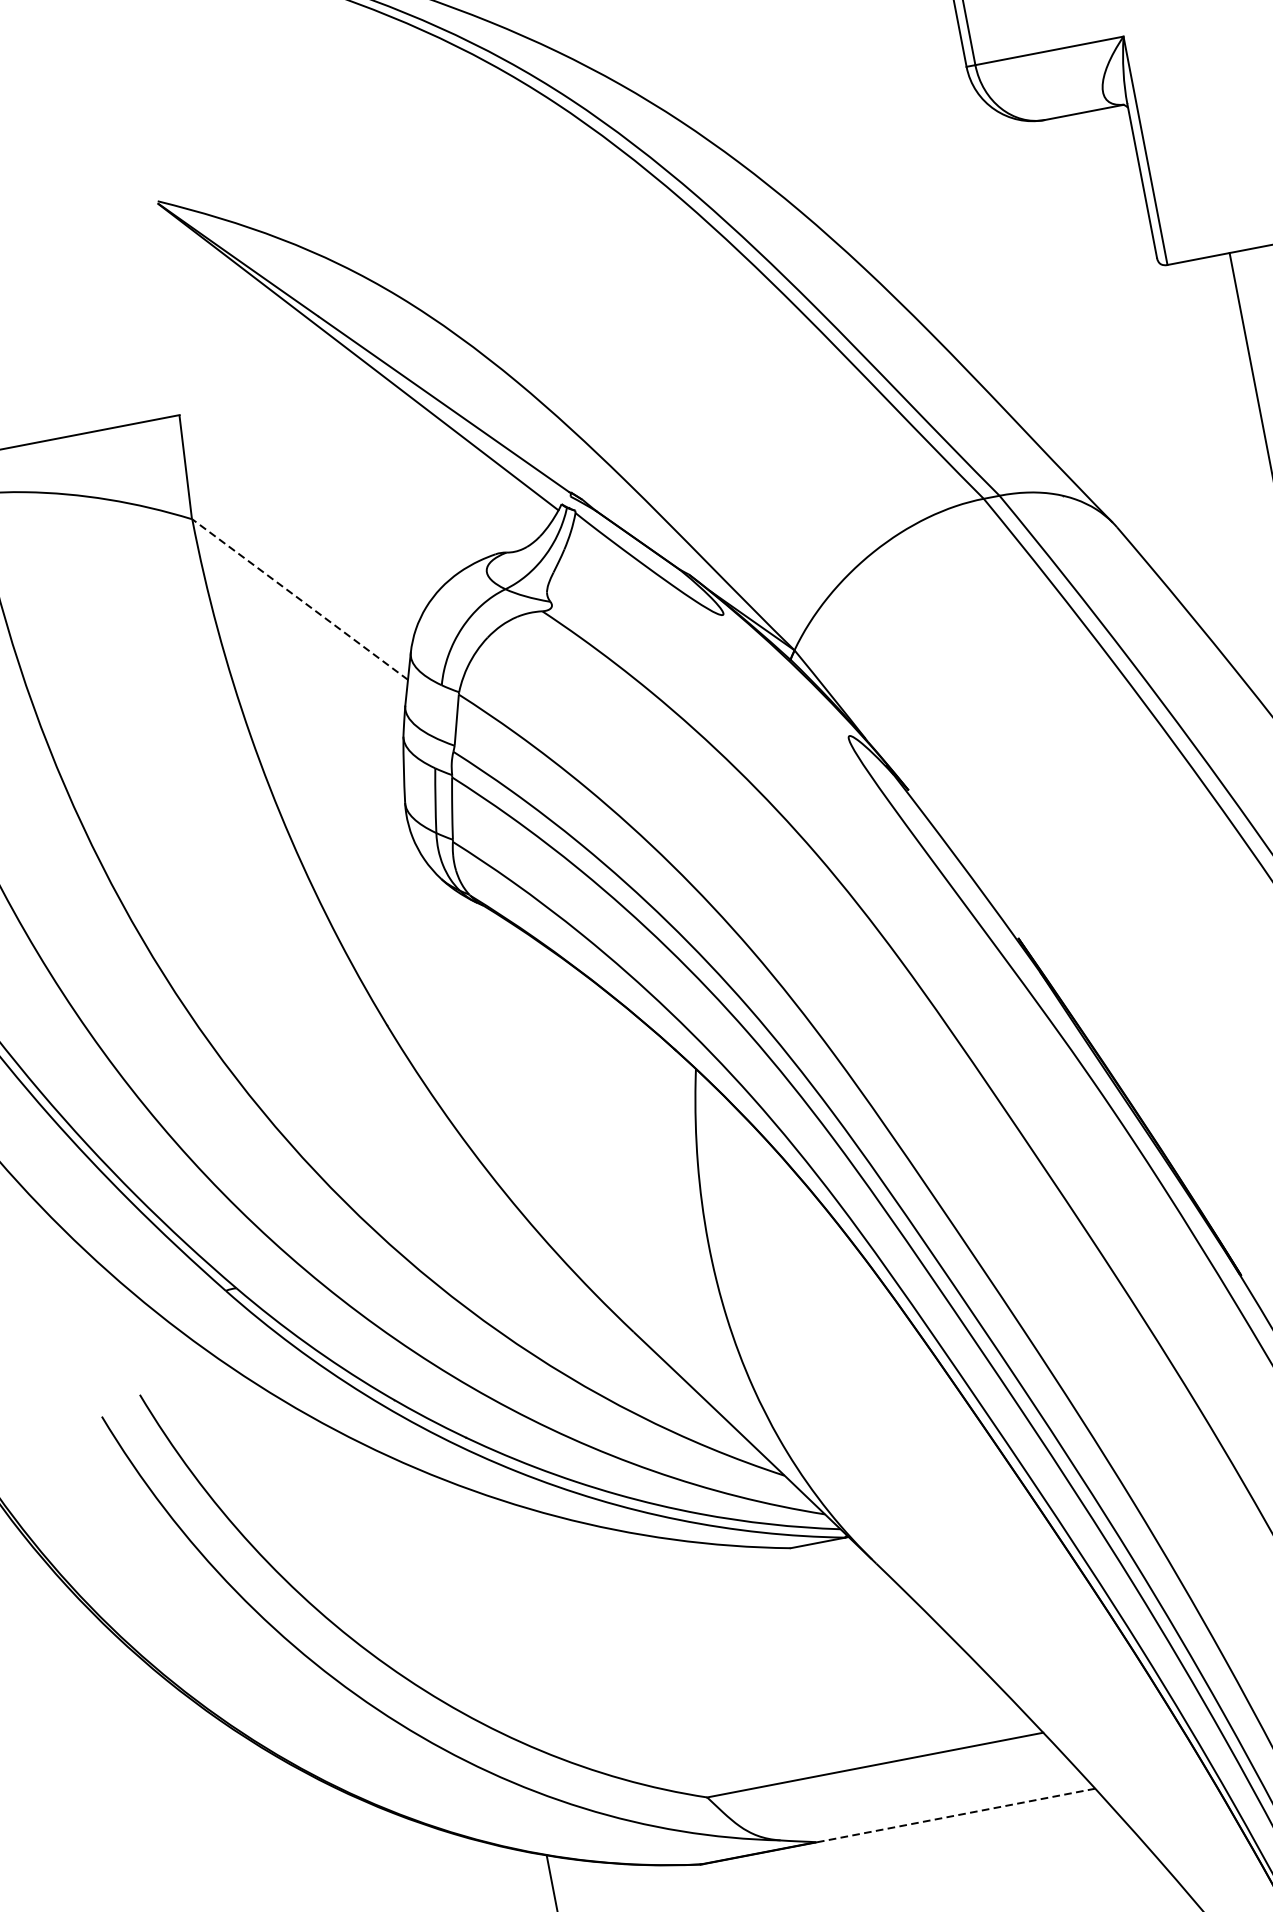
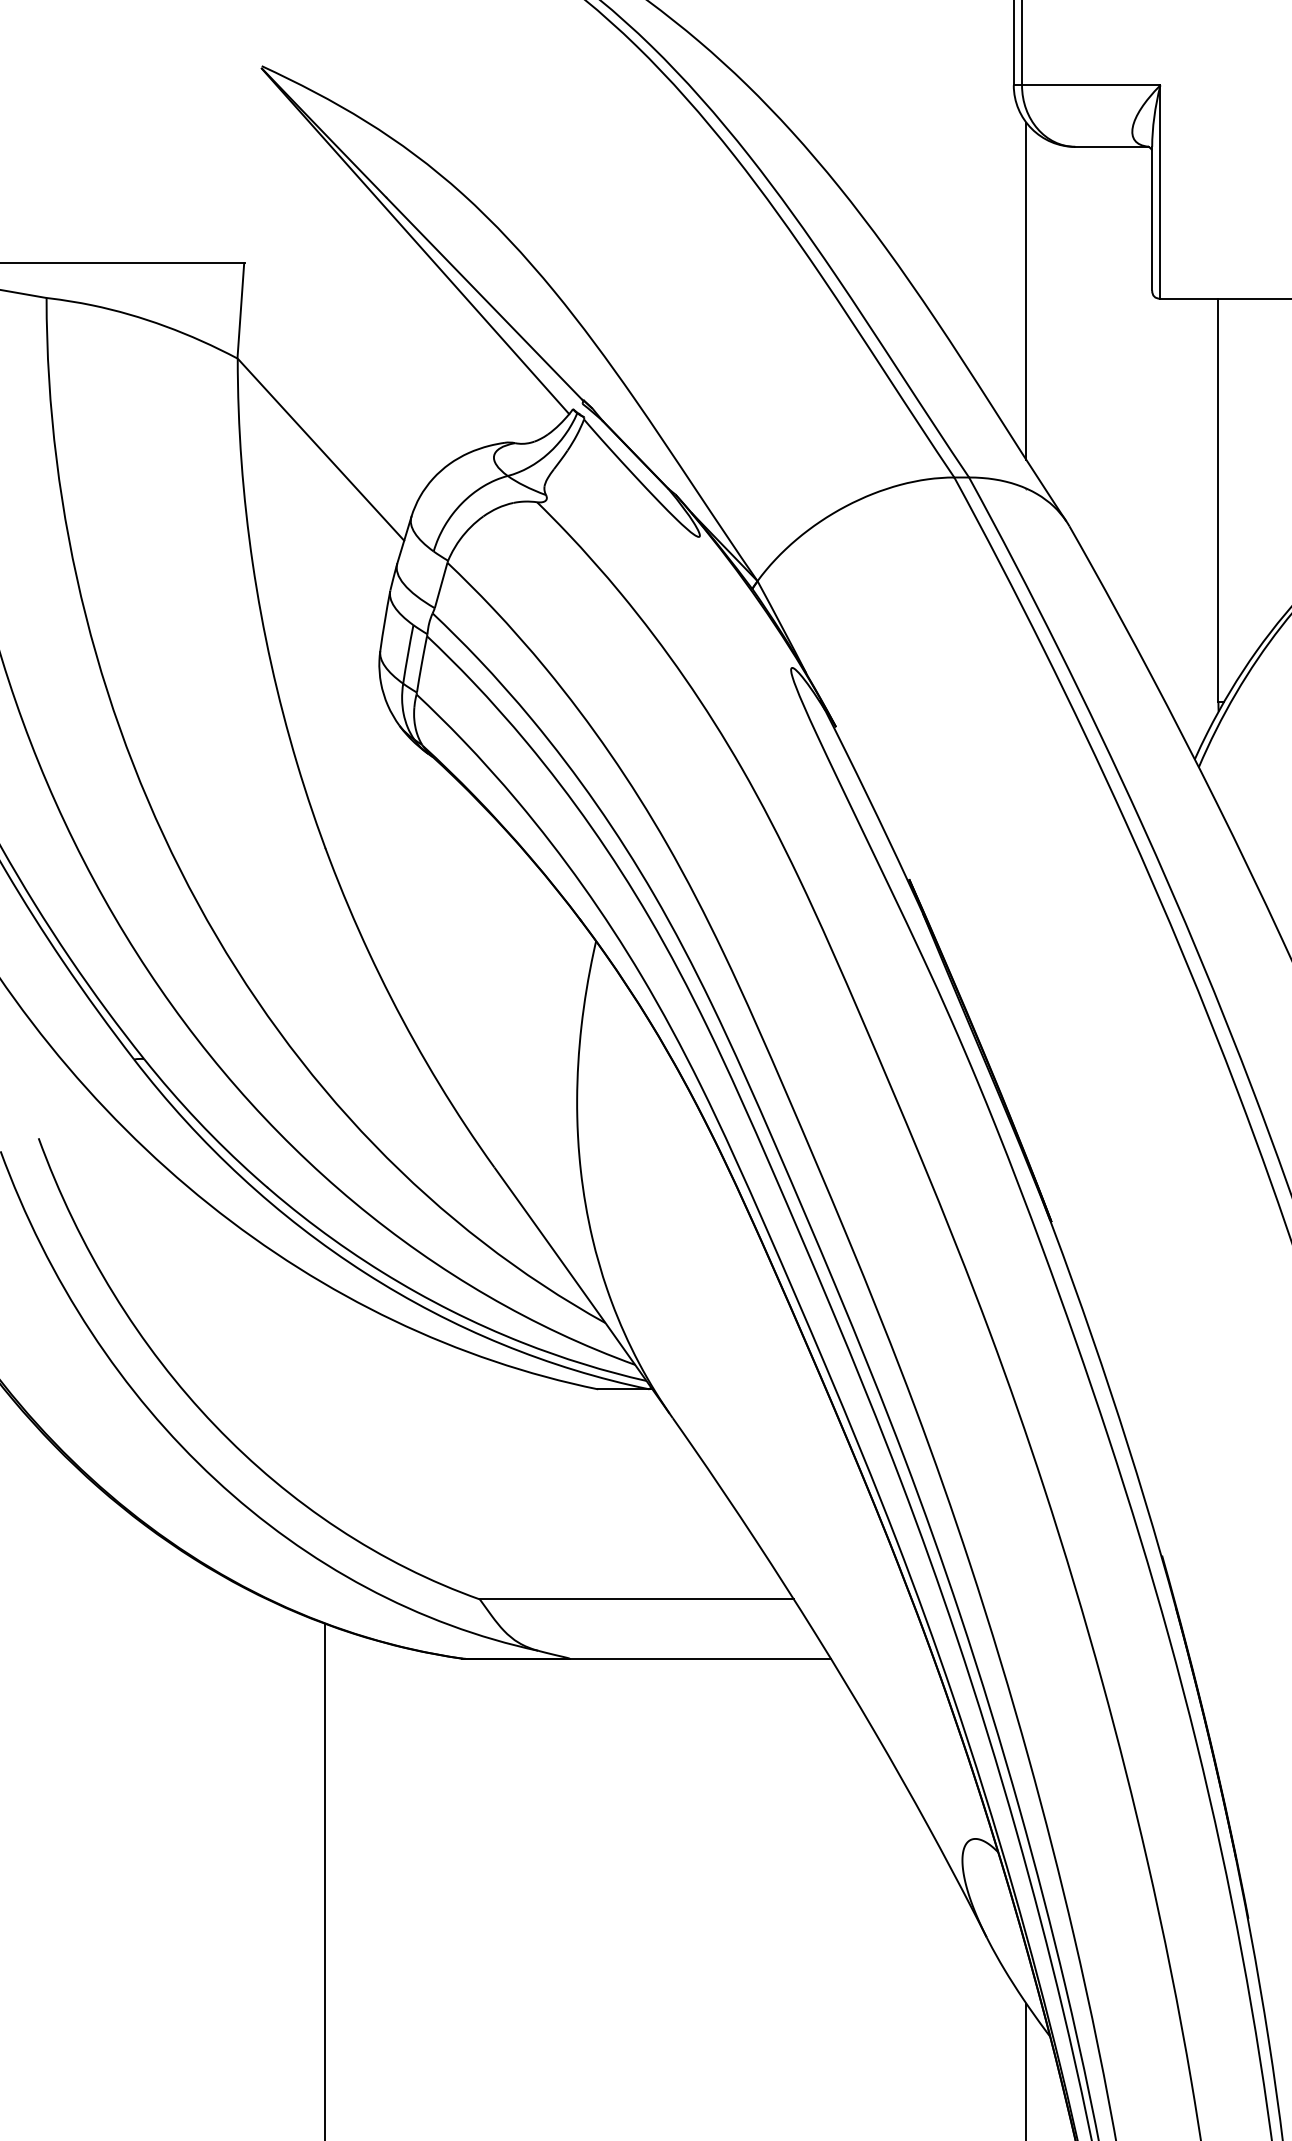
line: (1022, 283) -> (1026, 290), added
line: (299, 599) -> (320, 449), dashed -> solid
line: (955, 1815) -> (700, 1658), dashed -> solid

